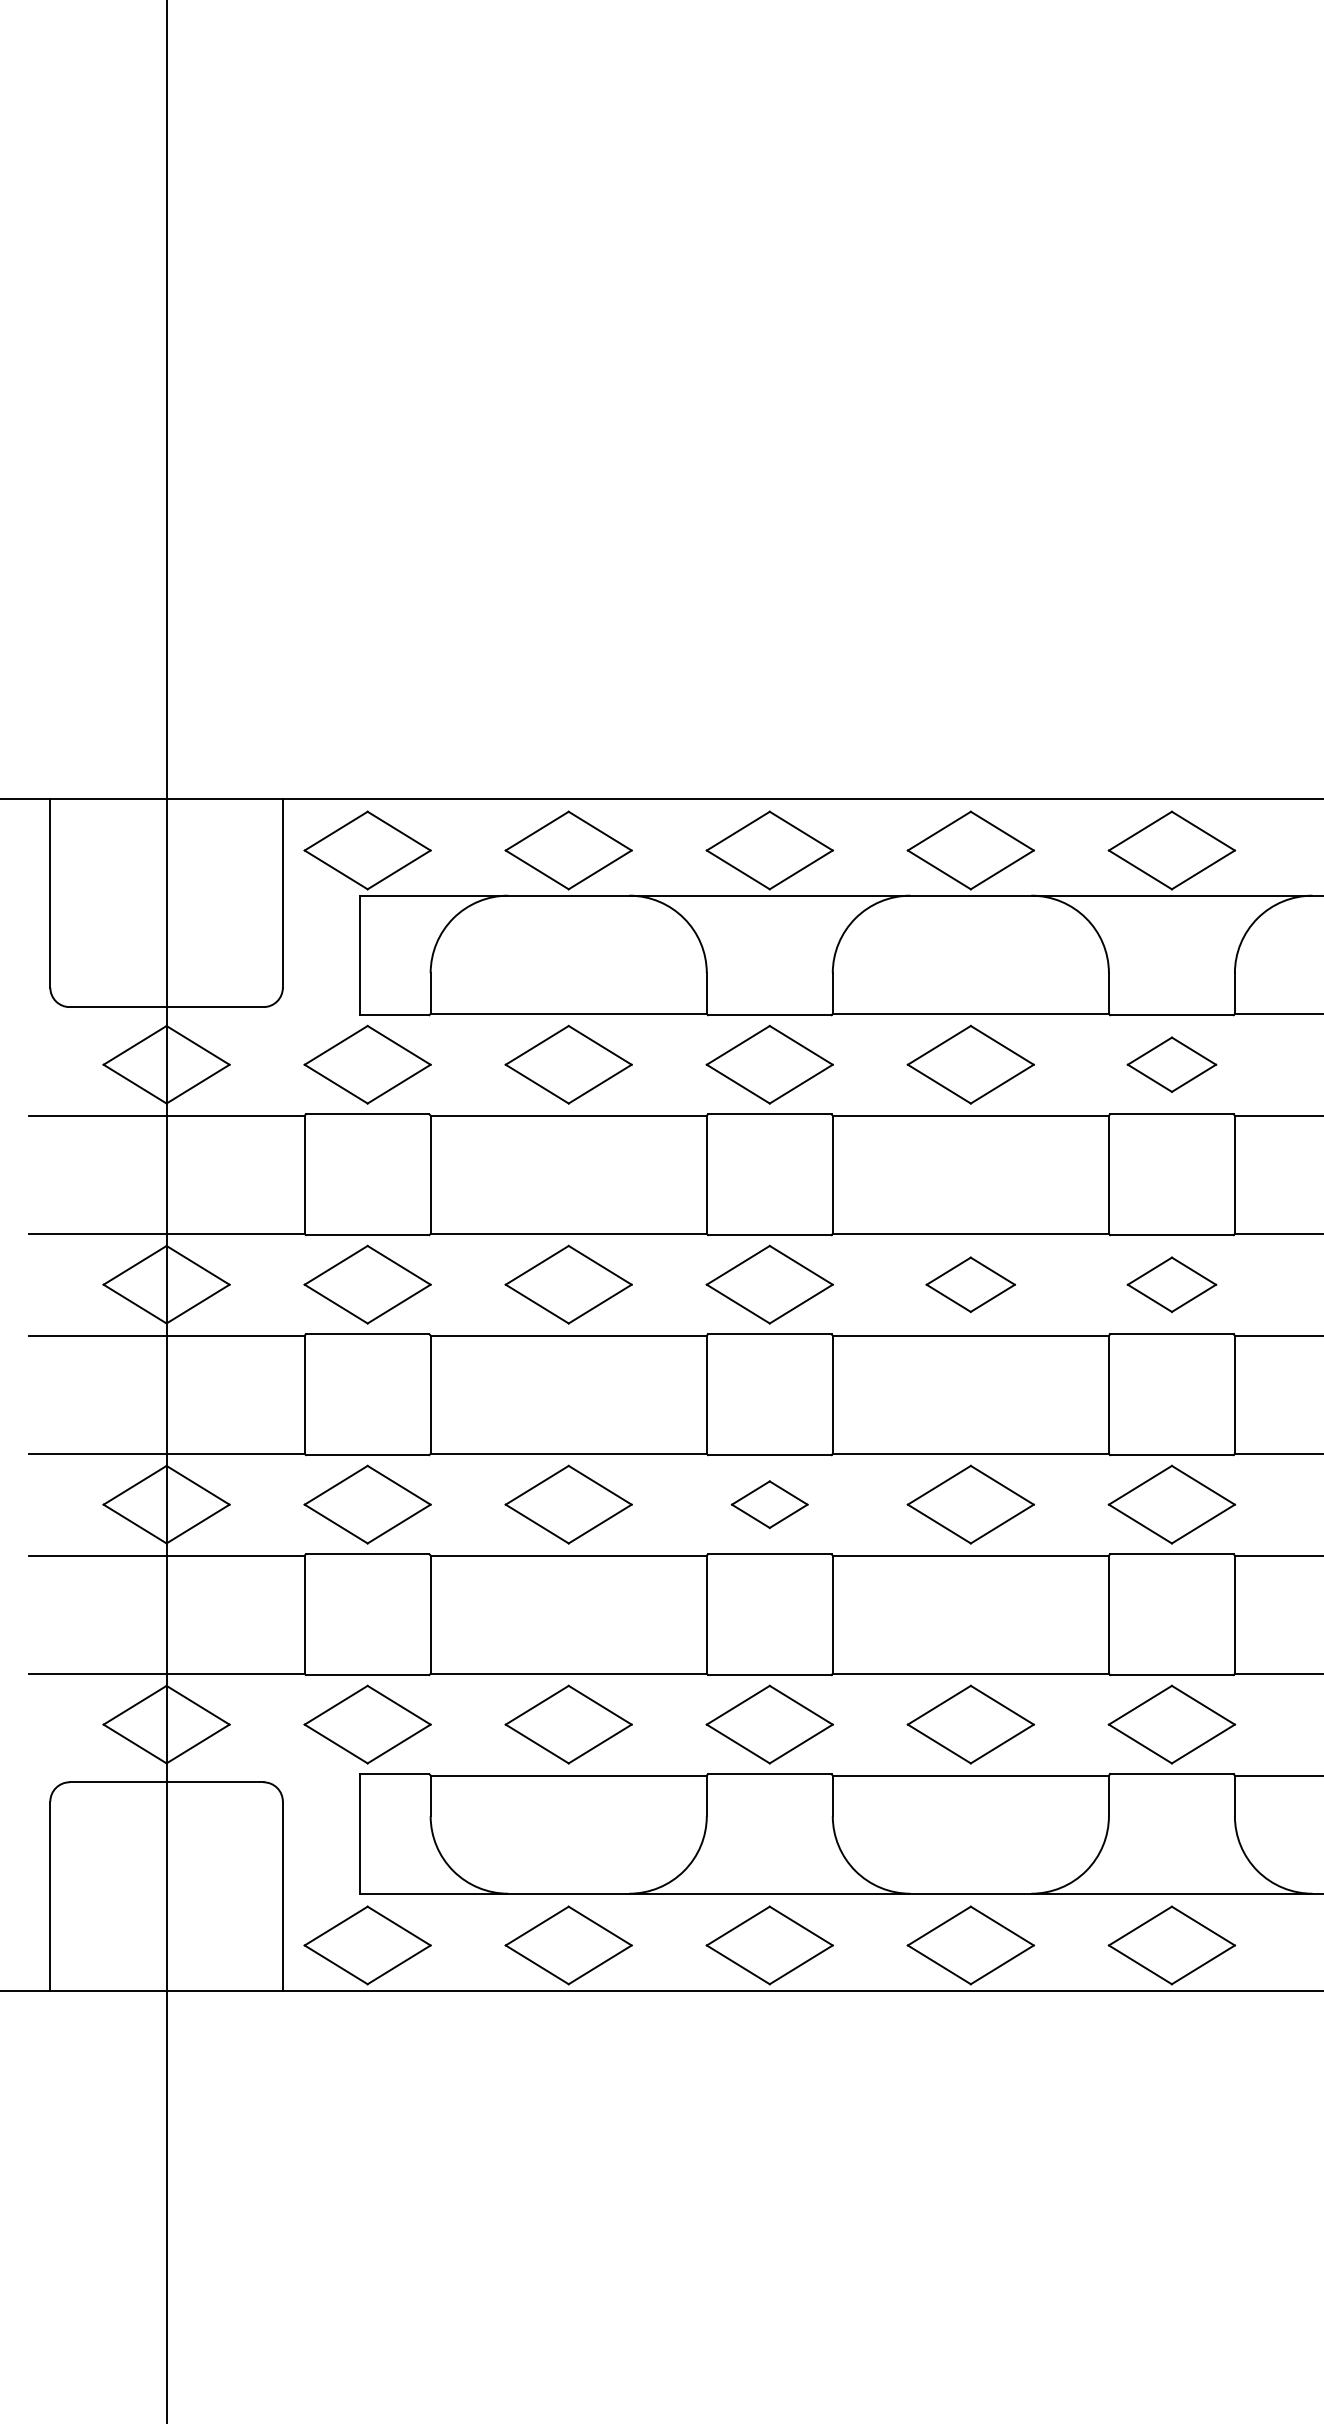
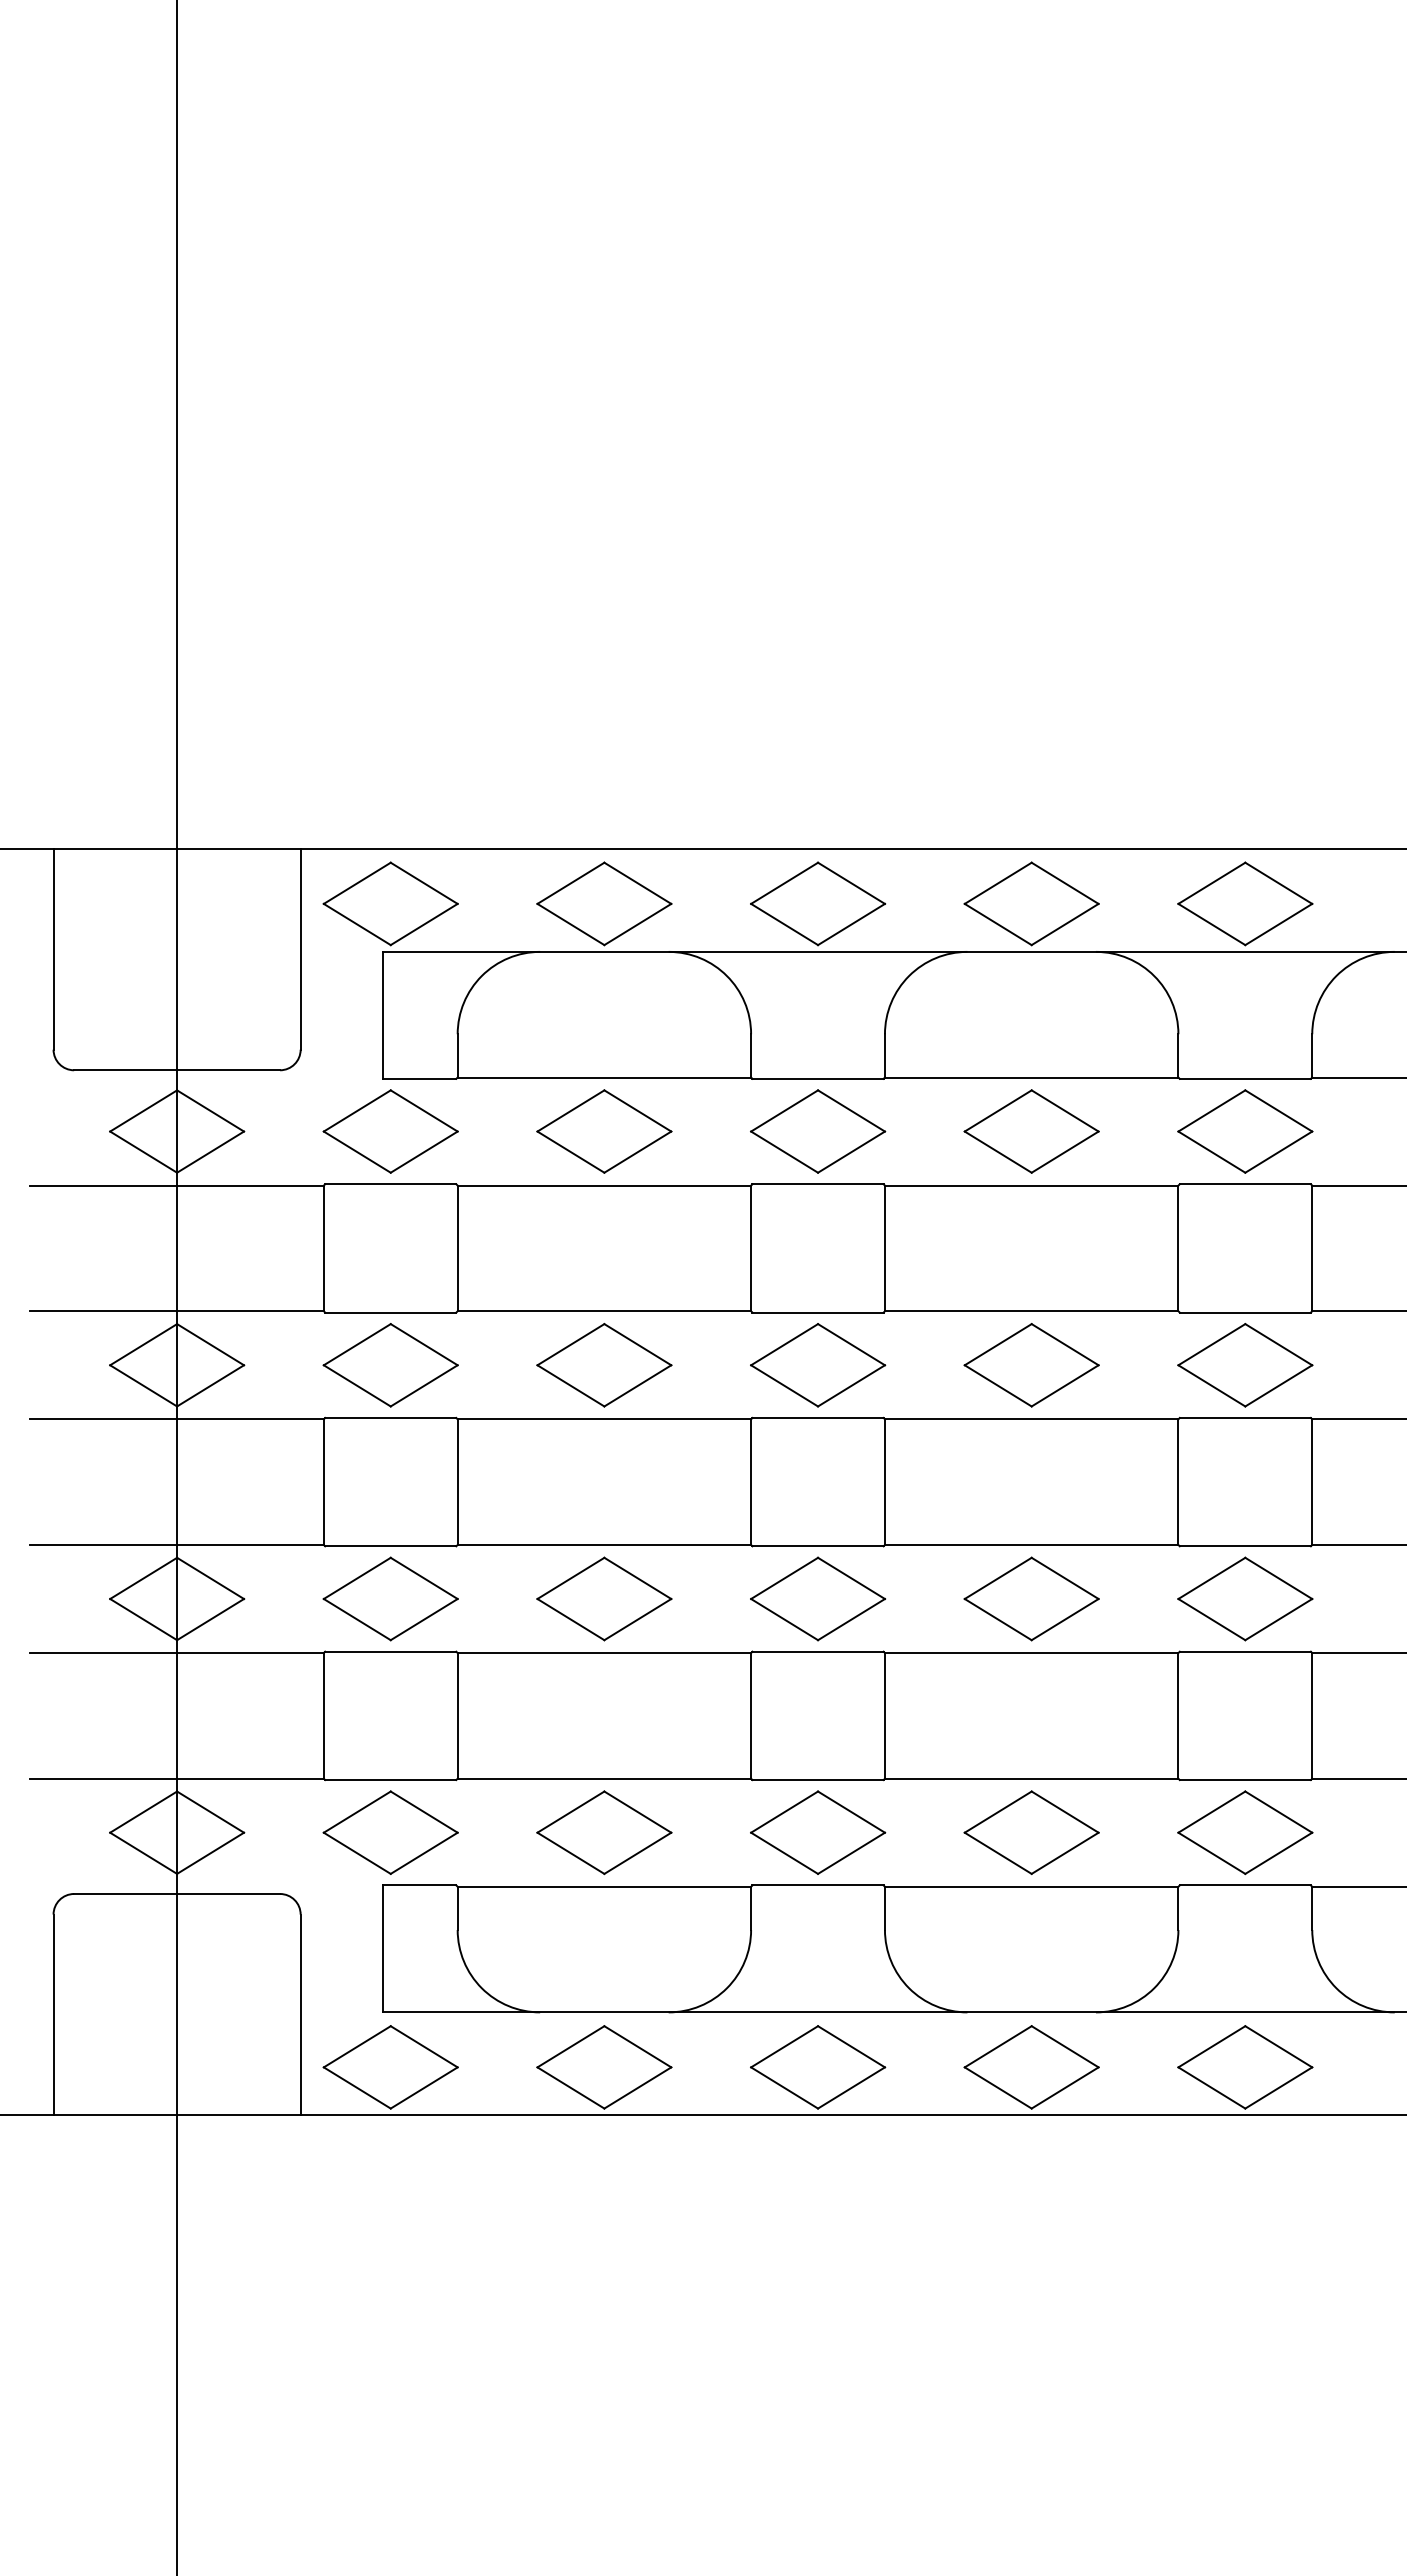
part: (1172, 1064) -> (1245, 1131), size x1.43
part: (970, 1284) -> (1031, 1365), size x1.43
part: (1172, 1284) -> (1245, 1365), size x1.43
part: (769, 1504) -> (817, 1598), size x1.67

